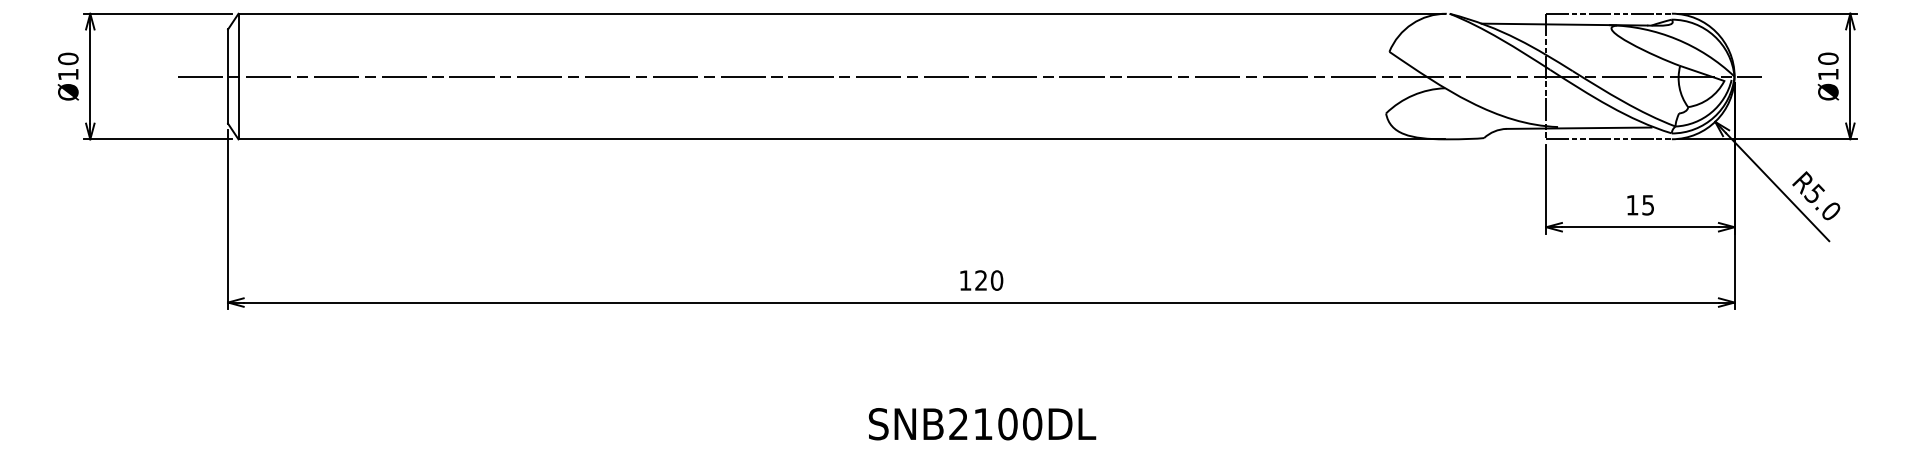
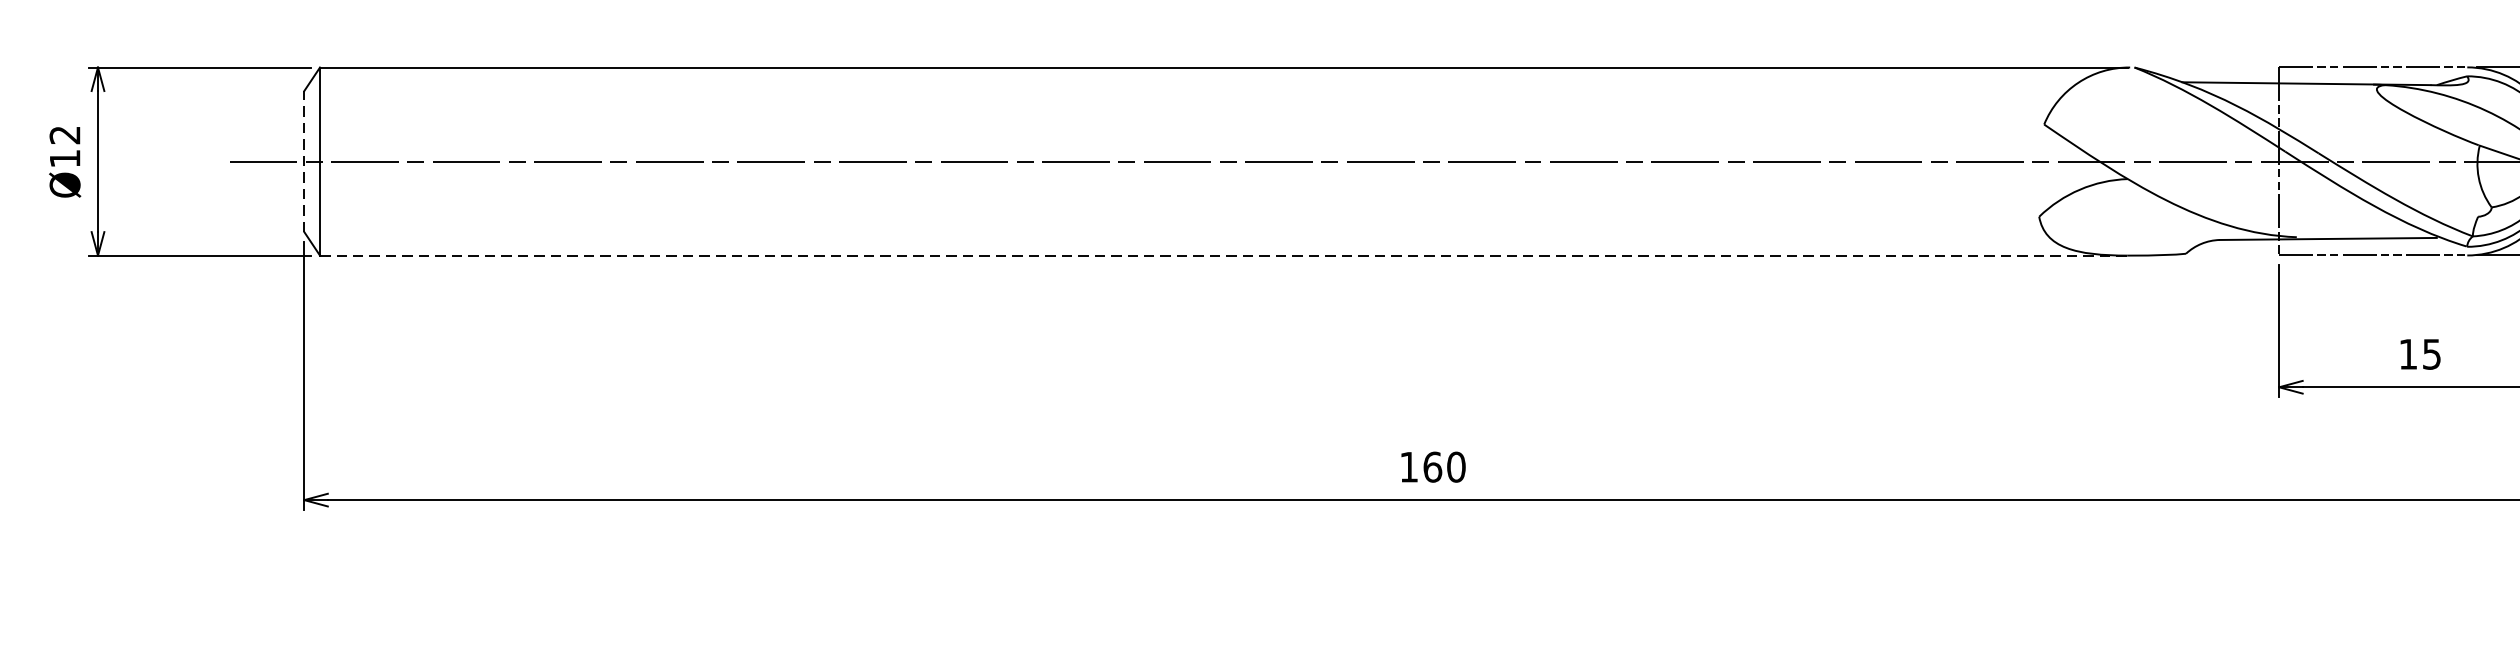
text: (68, 58) -> (65, 134), Ø10 -> Ø12
line: (228, 76) -> (305, 161), solid -> dashed
line: (842, 139) -> (1224, 255), solid -> dashed
text: (981, 280) -> (1433, 467), 120 -> 160

